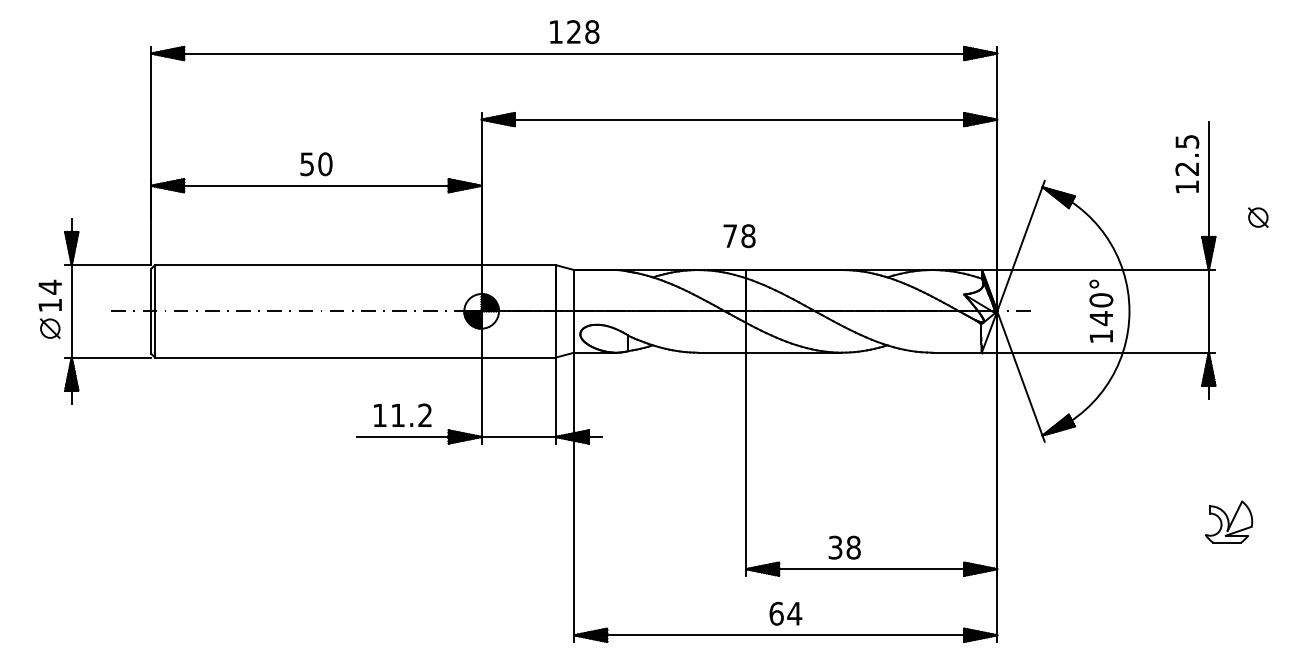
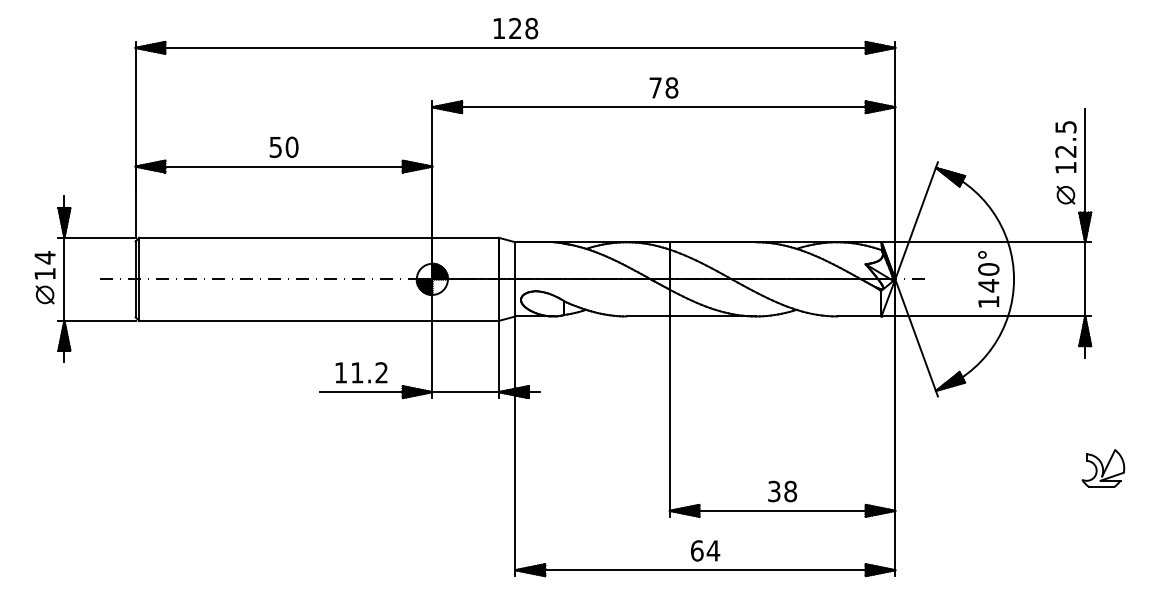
part: (1258, 217) -> (1066, 195), moved
text: (739, 236) -> (663, 88), moved
text: (844, 547) -> (782, 491), moved

